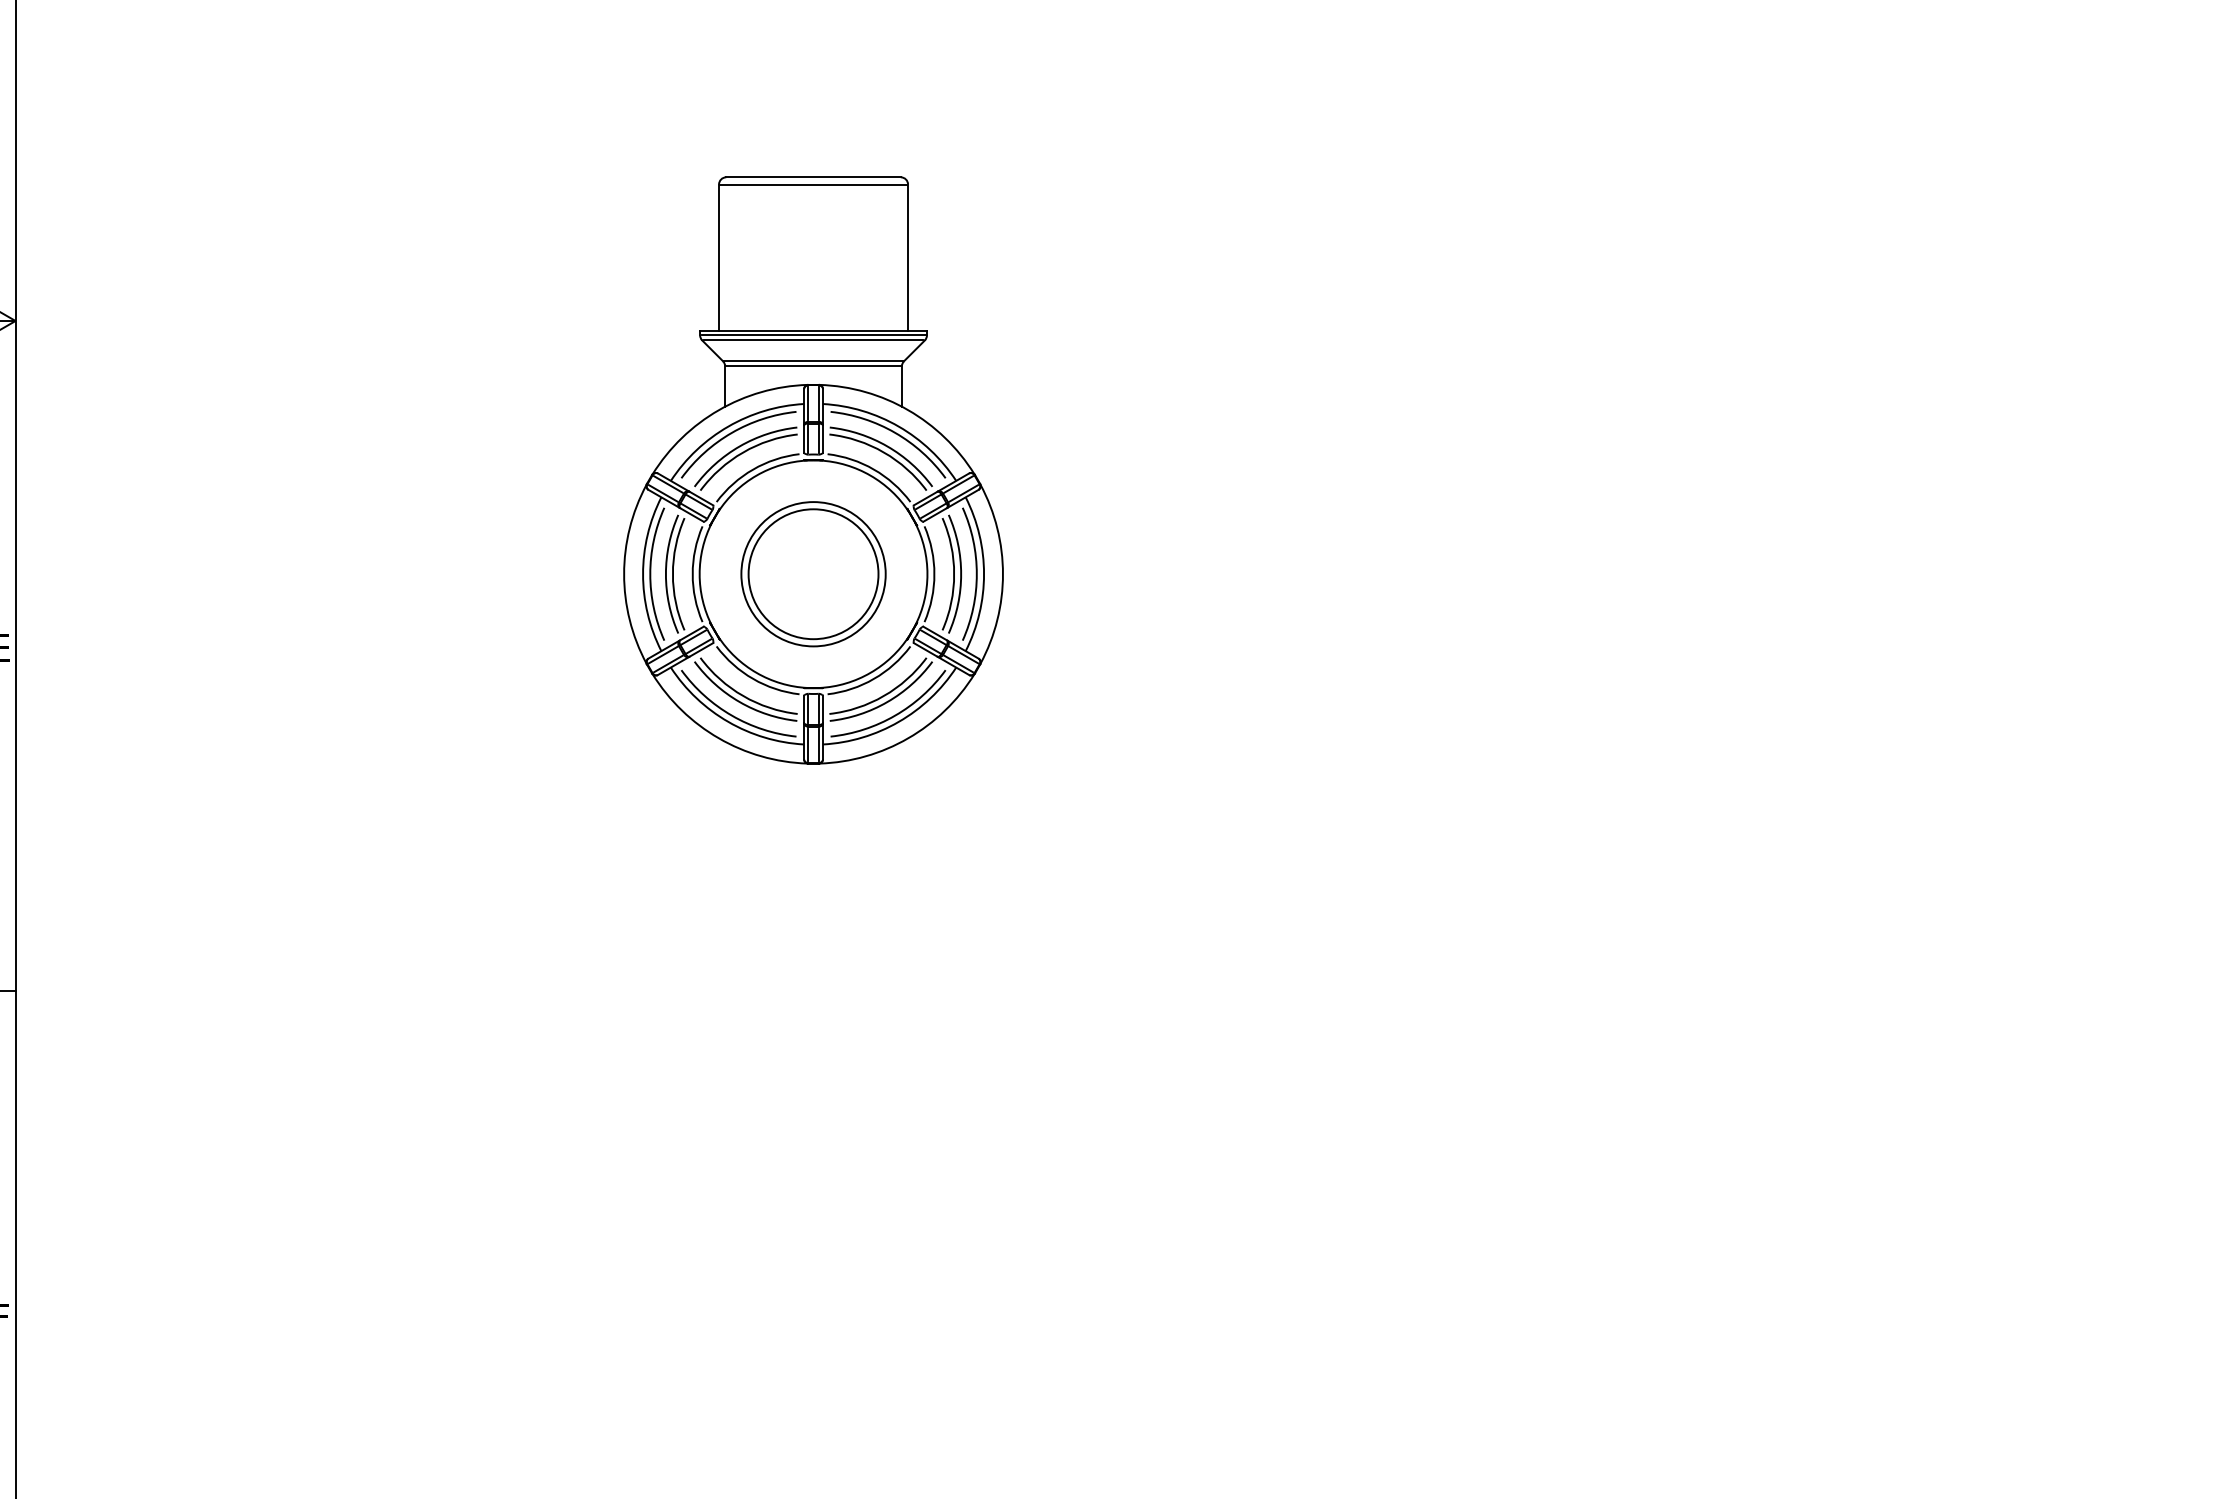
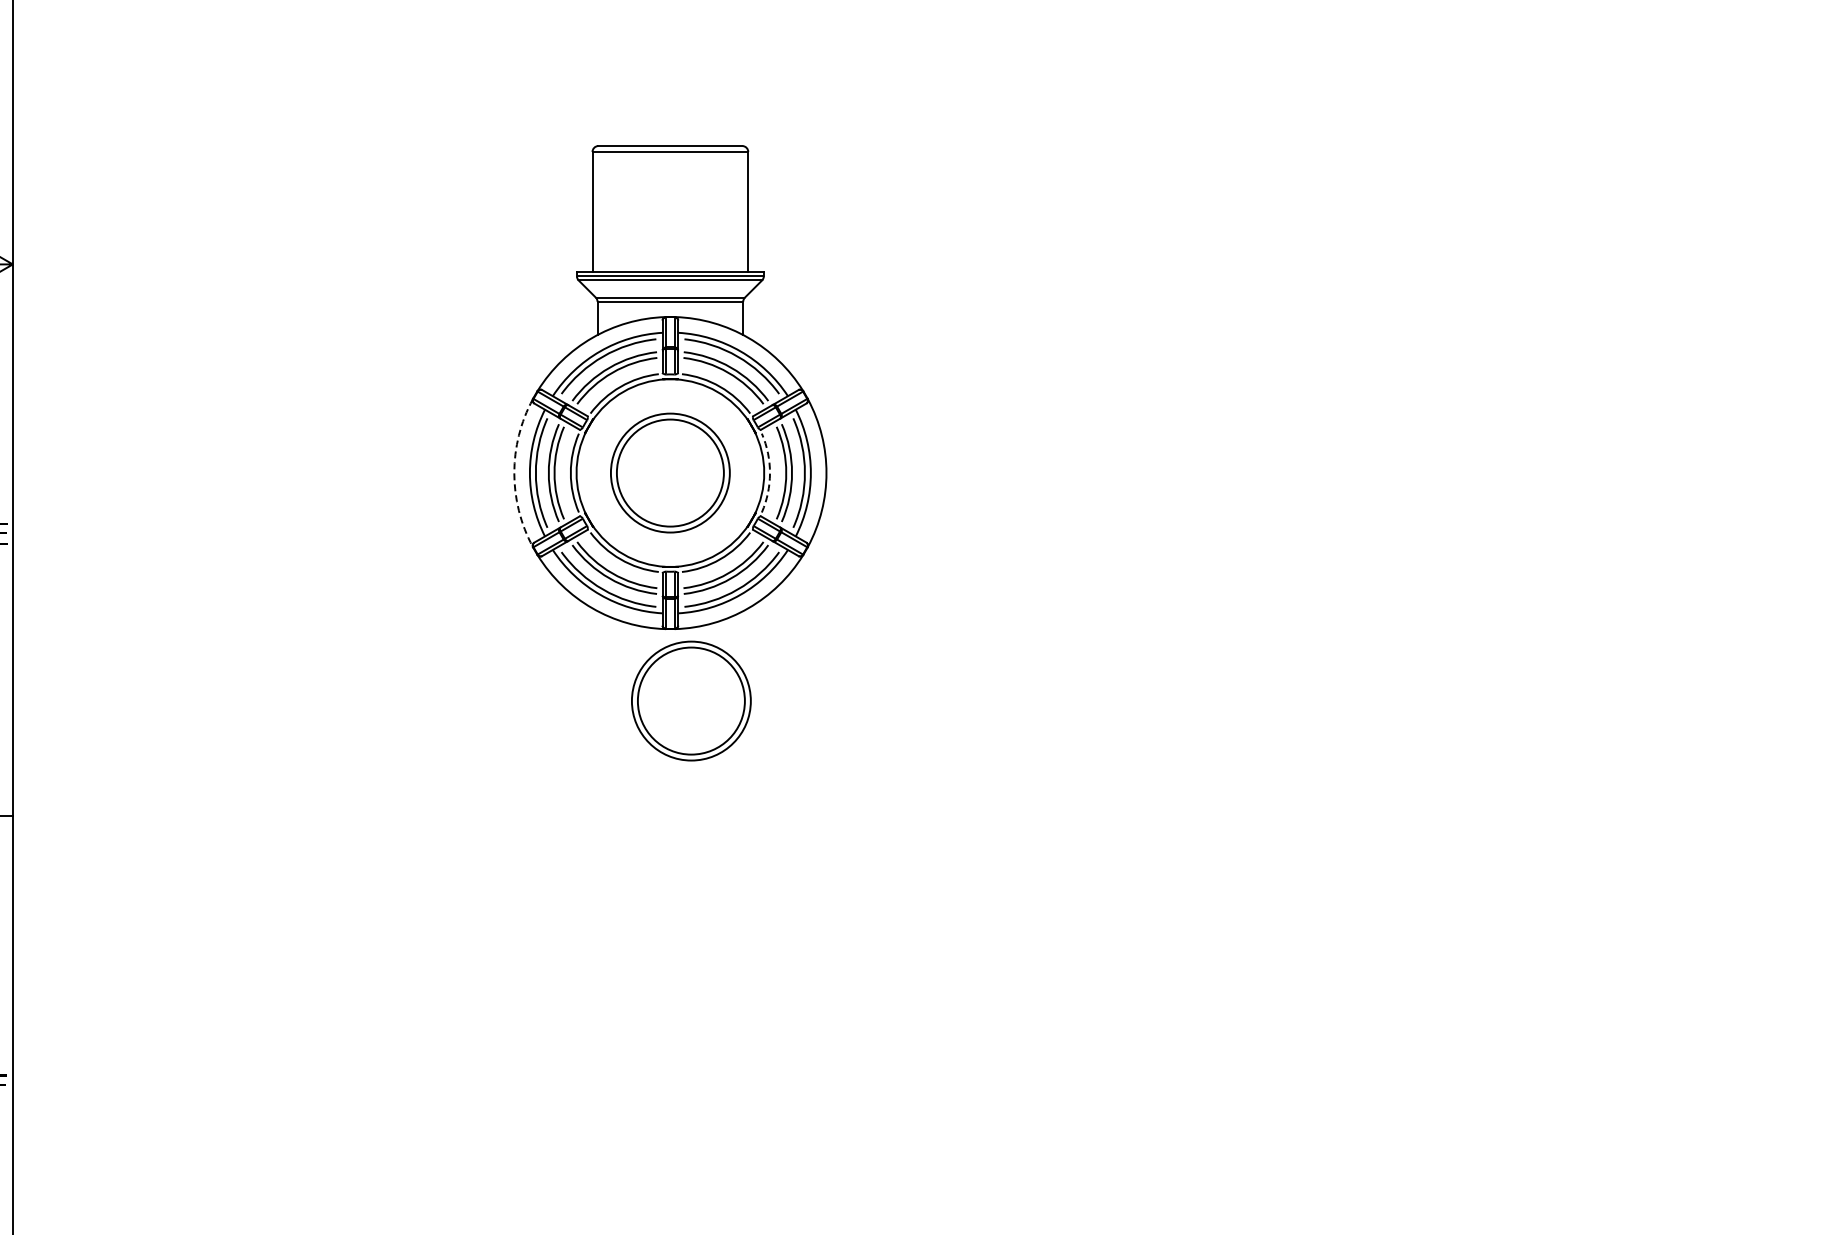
arc: (624, 574) -> (514, 473), solid -> dashed
arc: (935, 574) -> (770, 473), solid -> dashed
part: (839, 850) -> (691, 700), added

